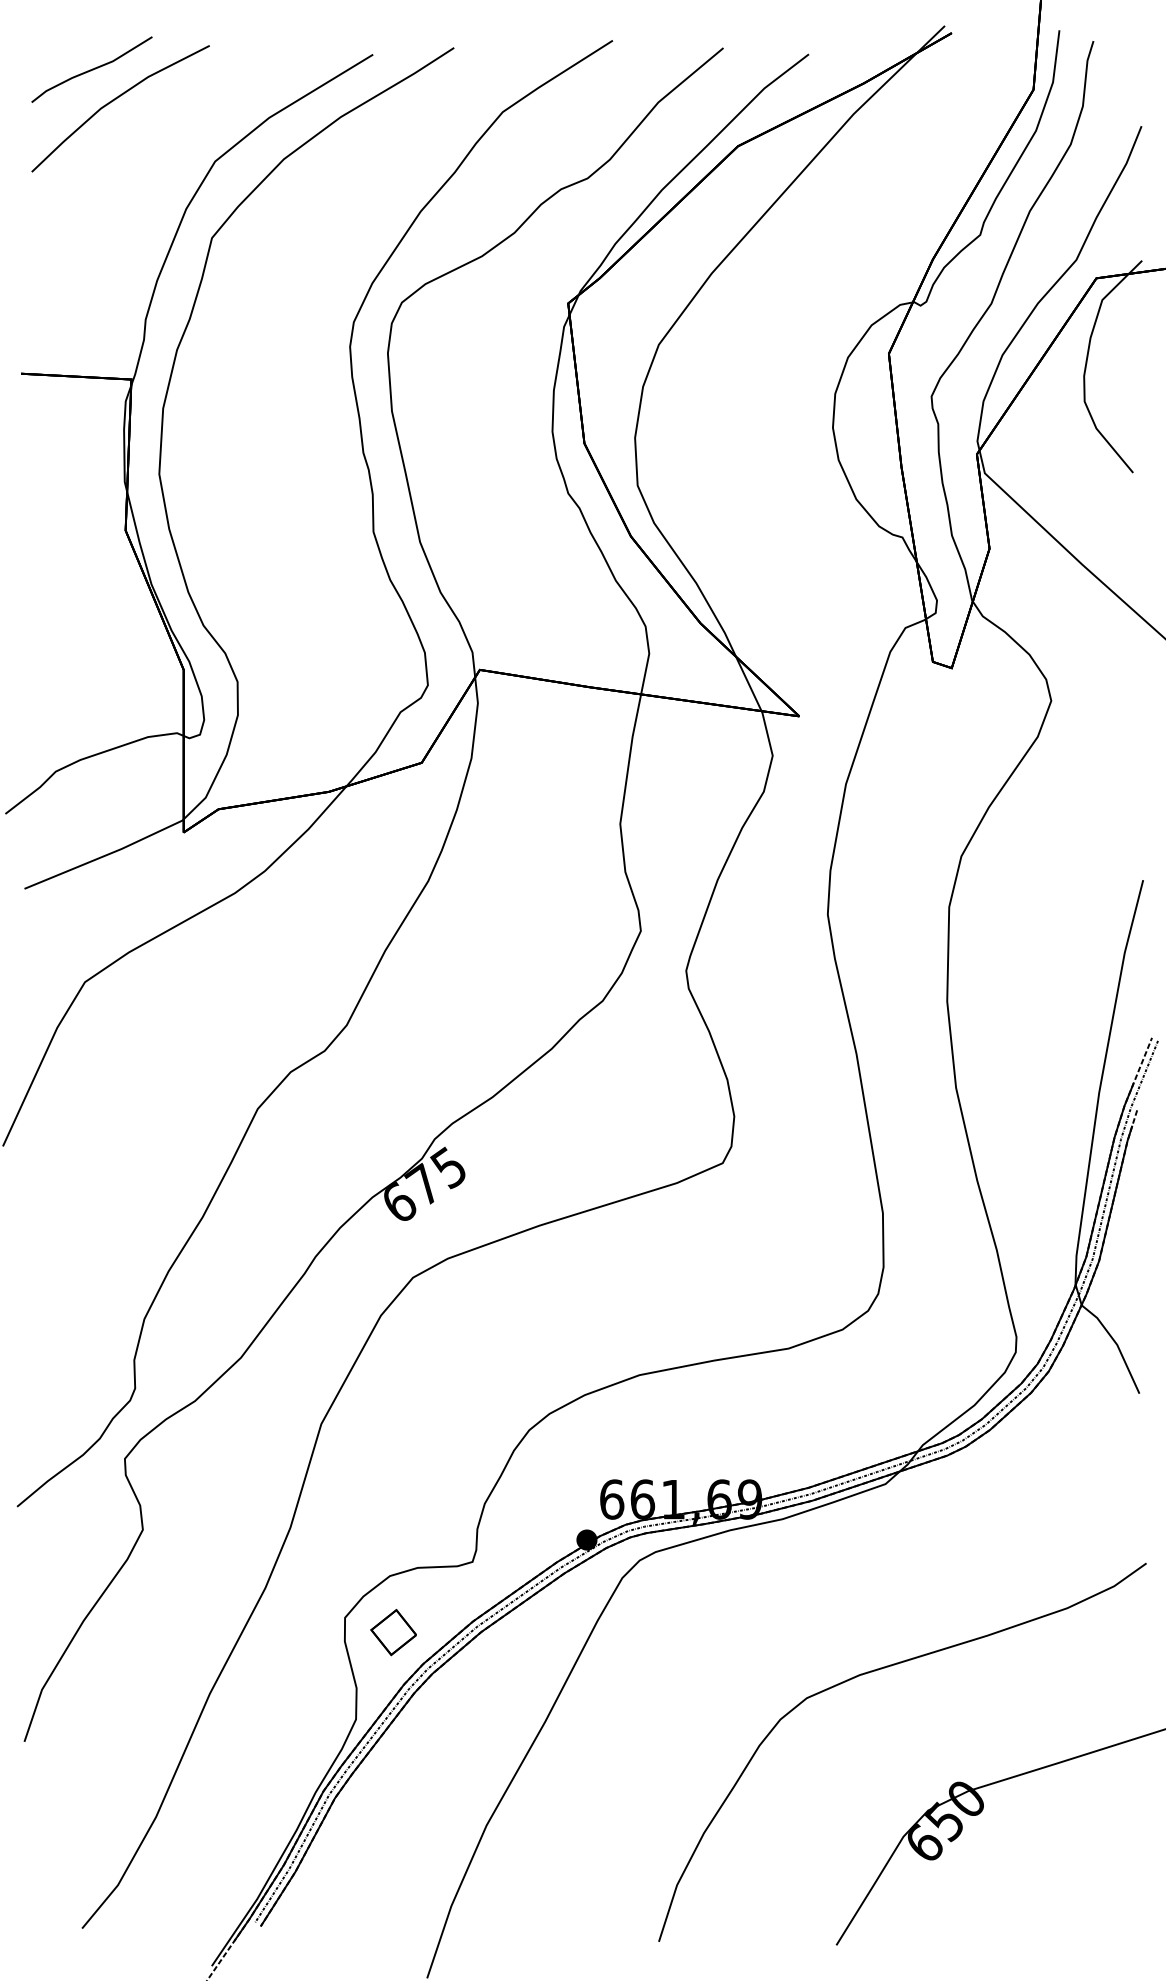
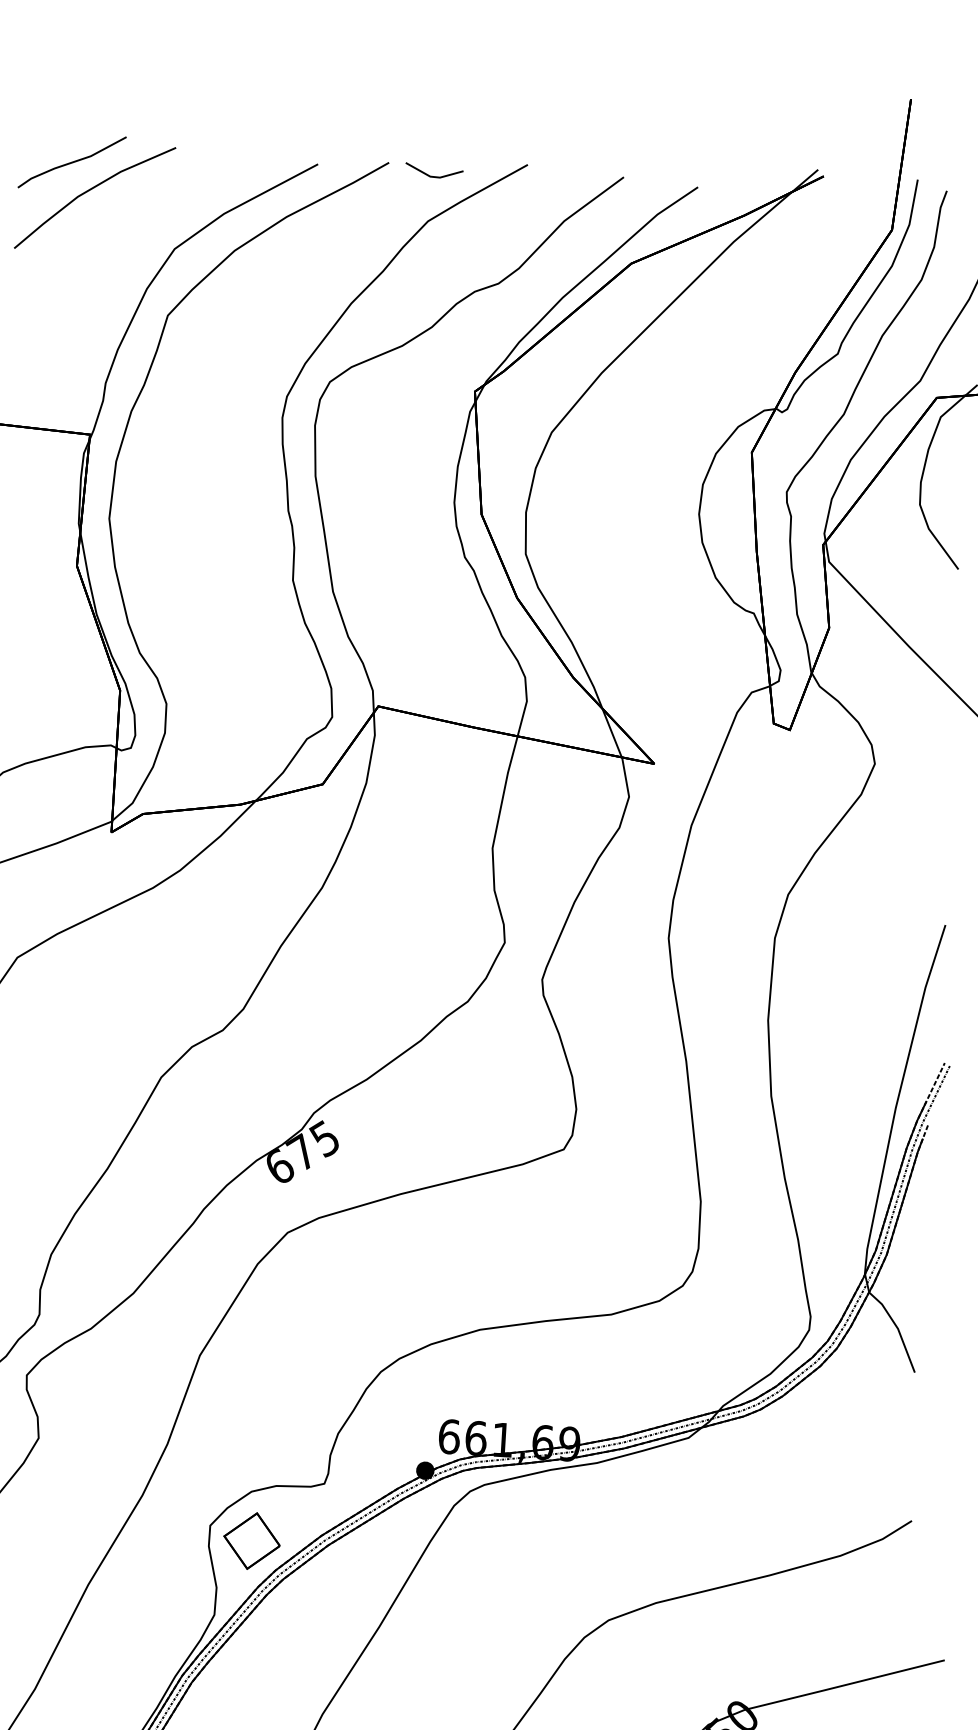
line: (506, 60) -> (434, 176), added
part: (393, 1632) -> (251, 1541), size x1.43

